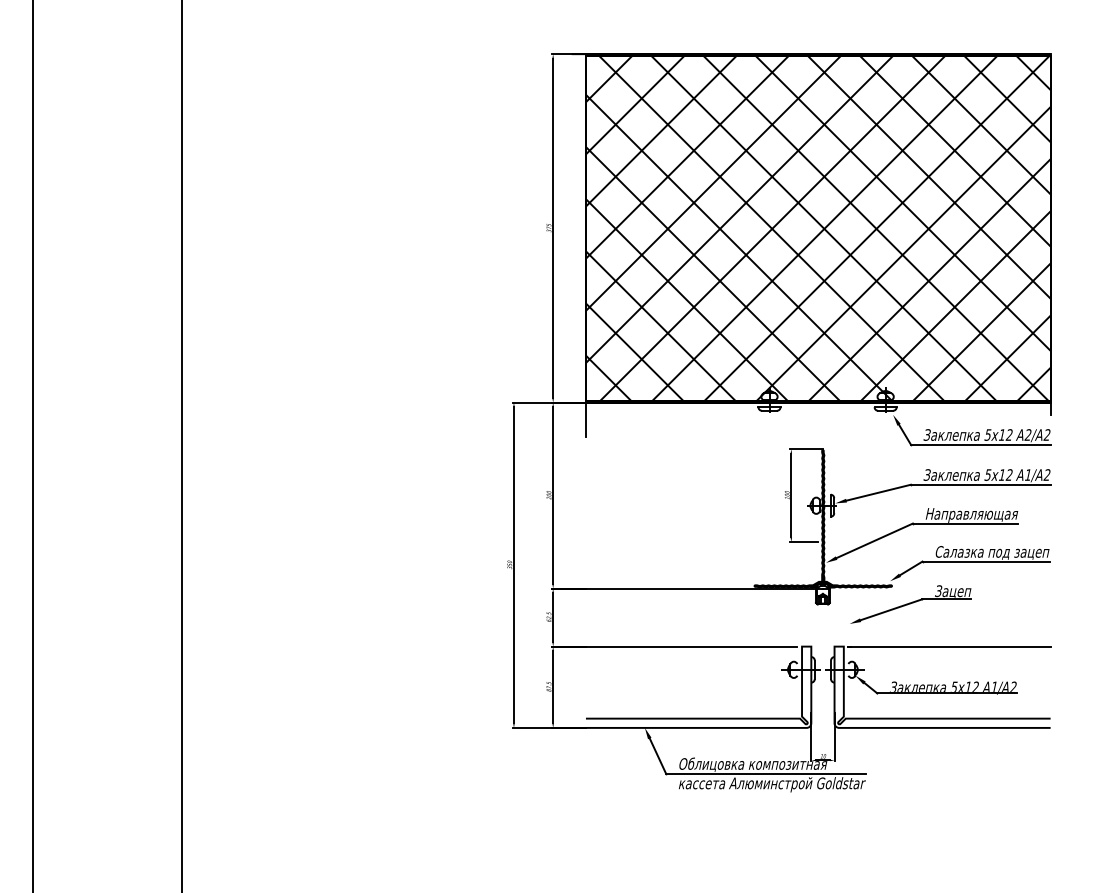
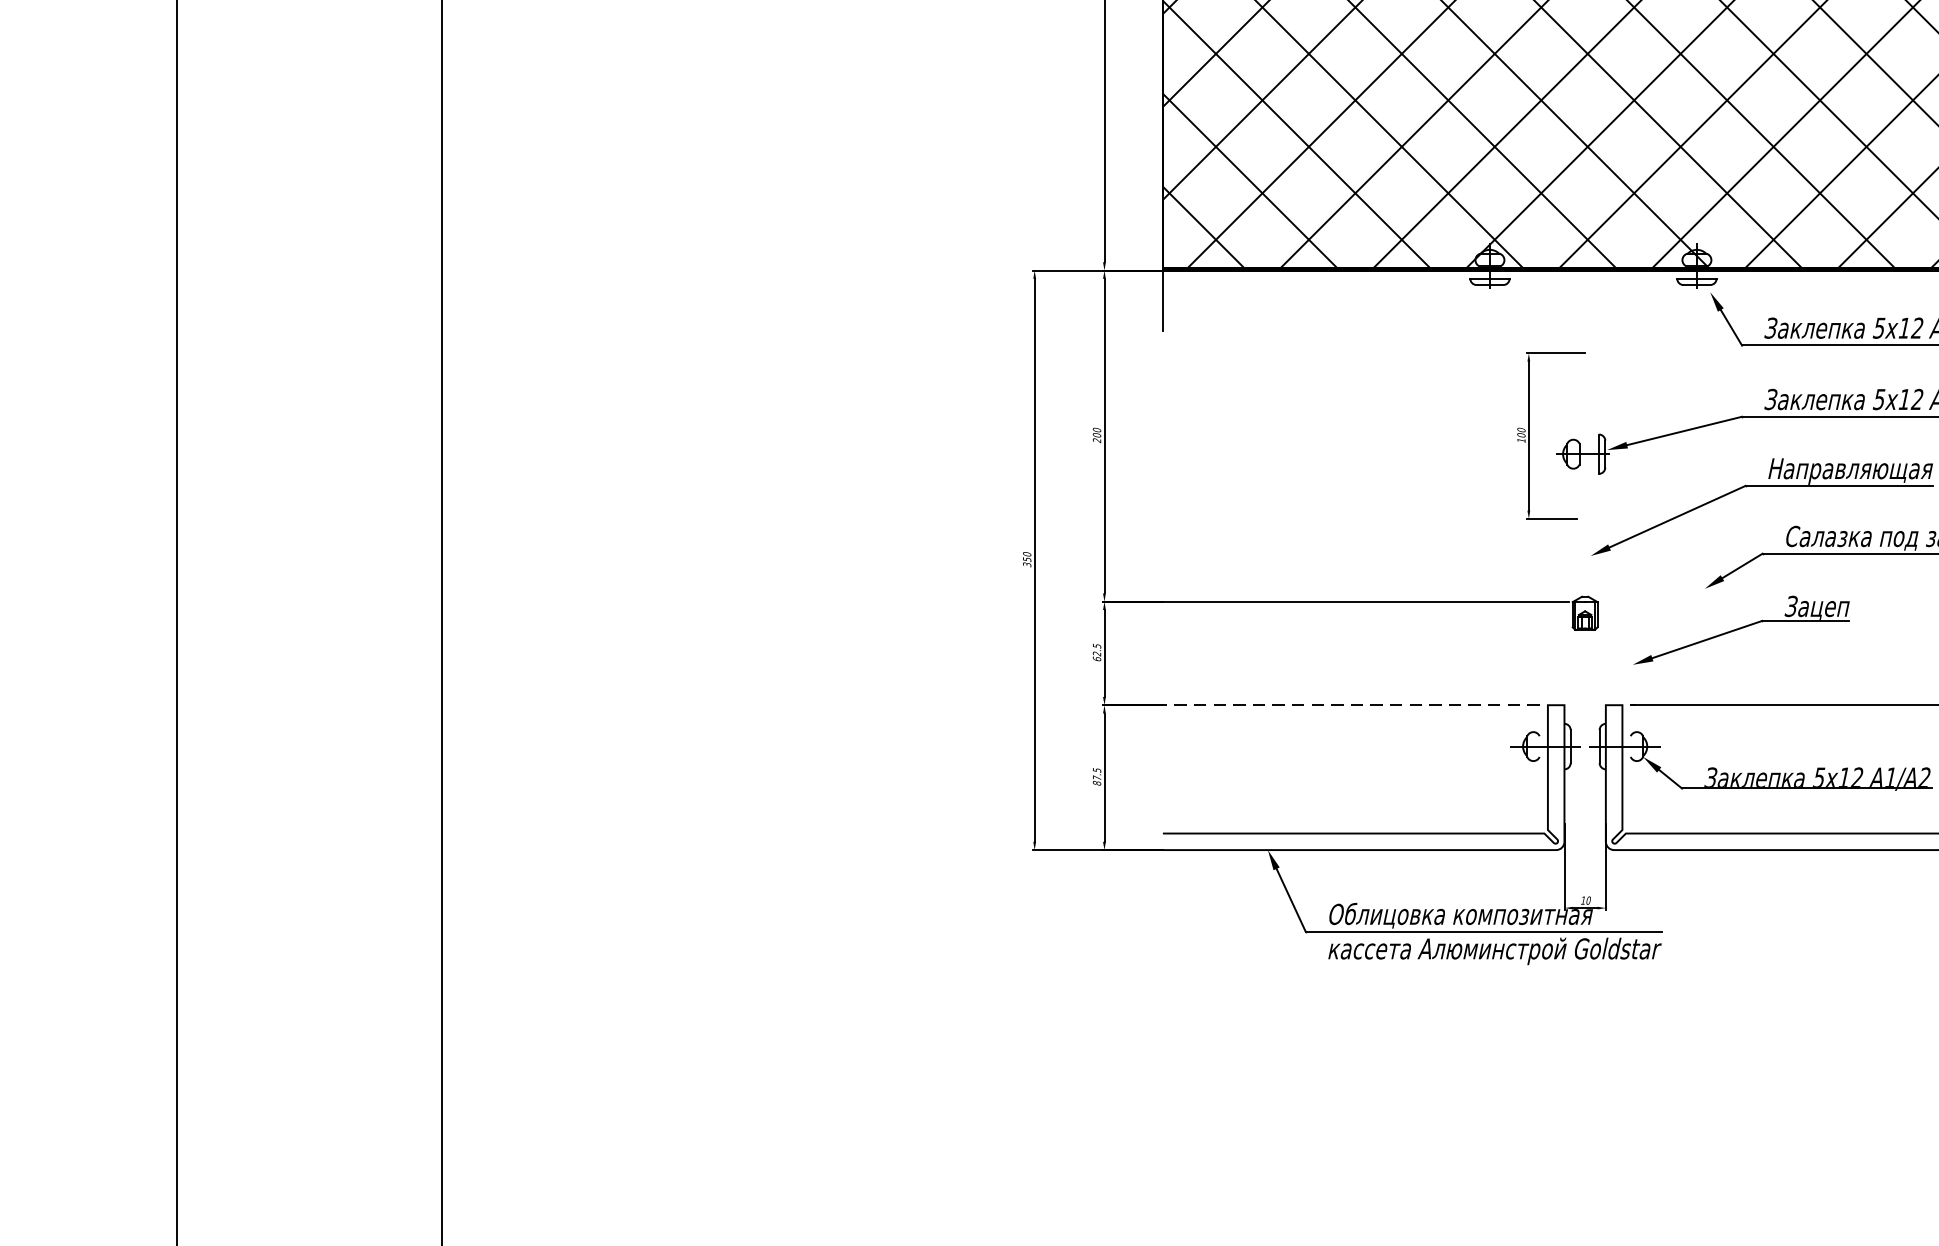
fill: (822, 518) -> (1584, 476), removed
line: (691, 646) -> (1350, 704), solid -> dashed

